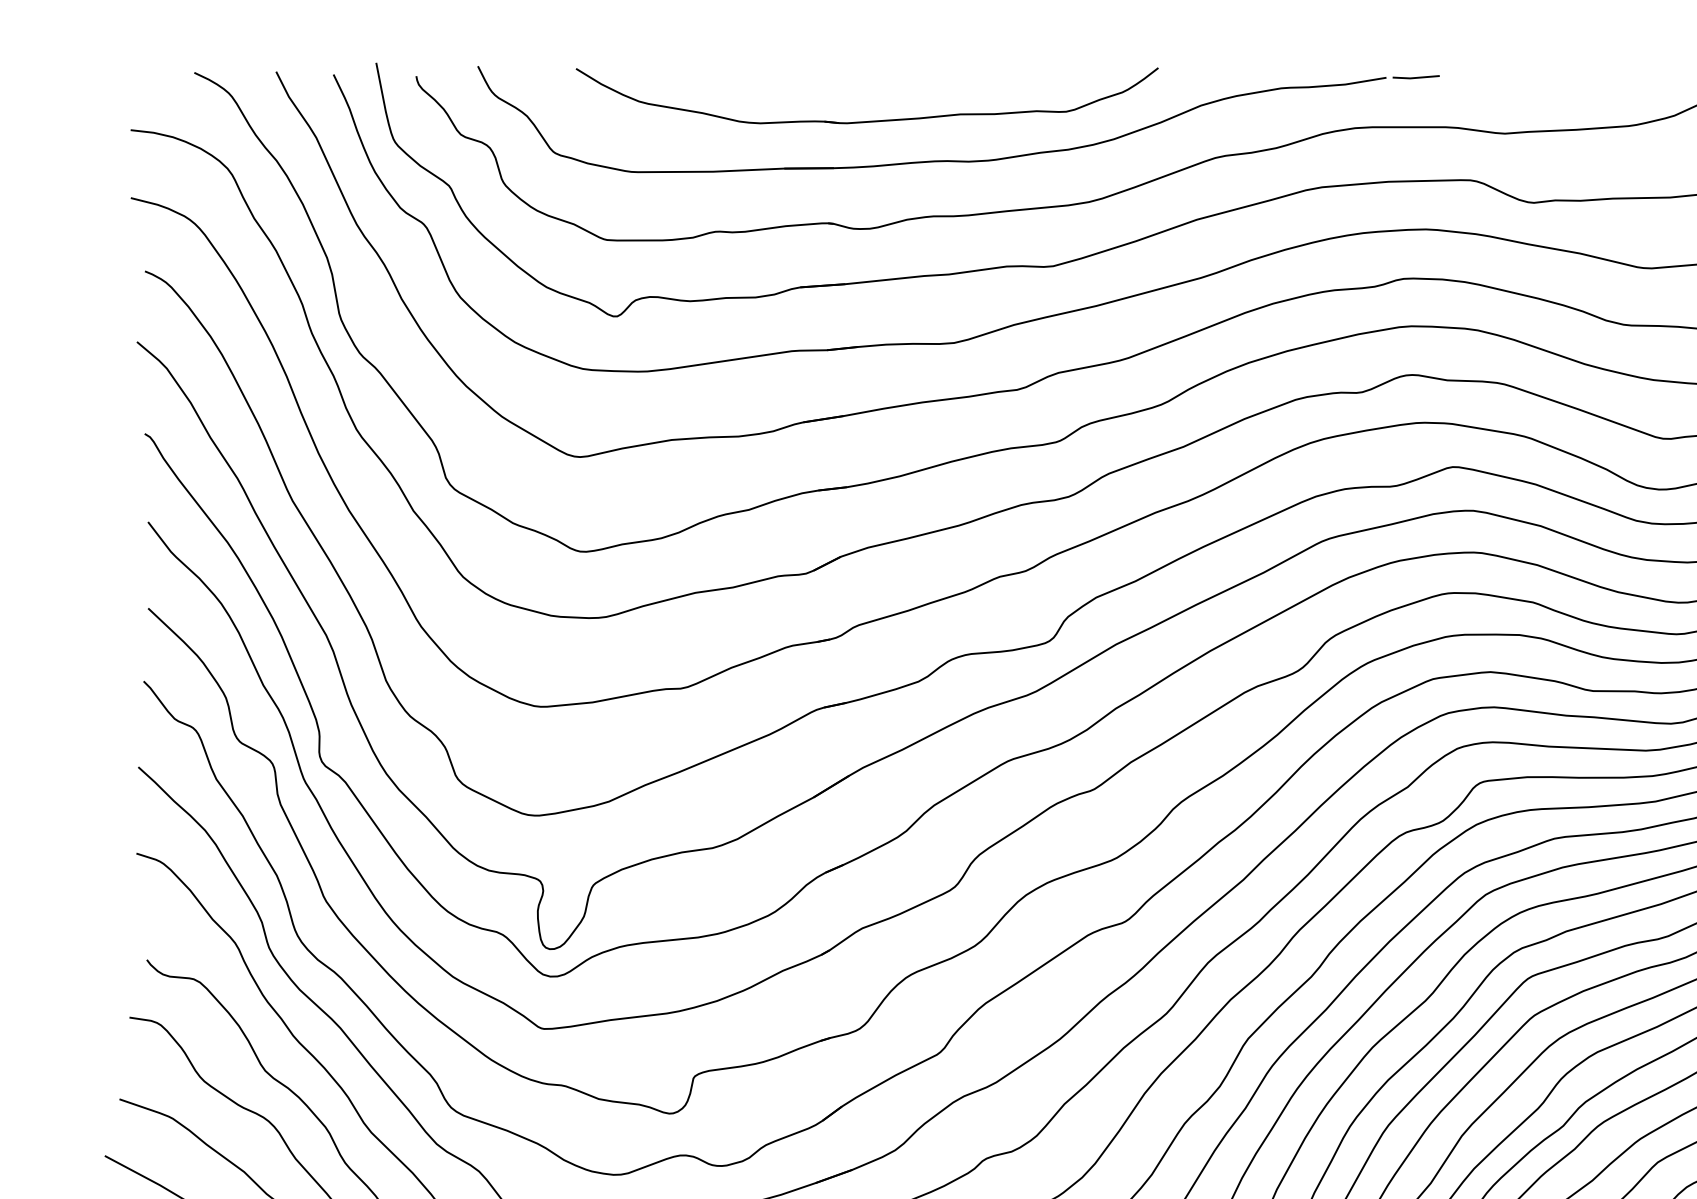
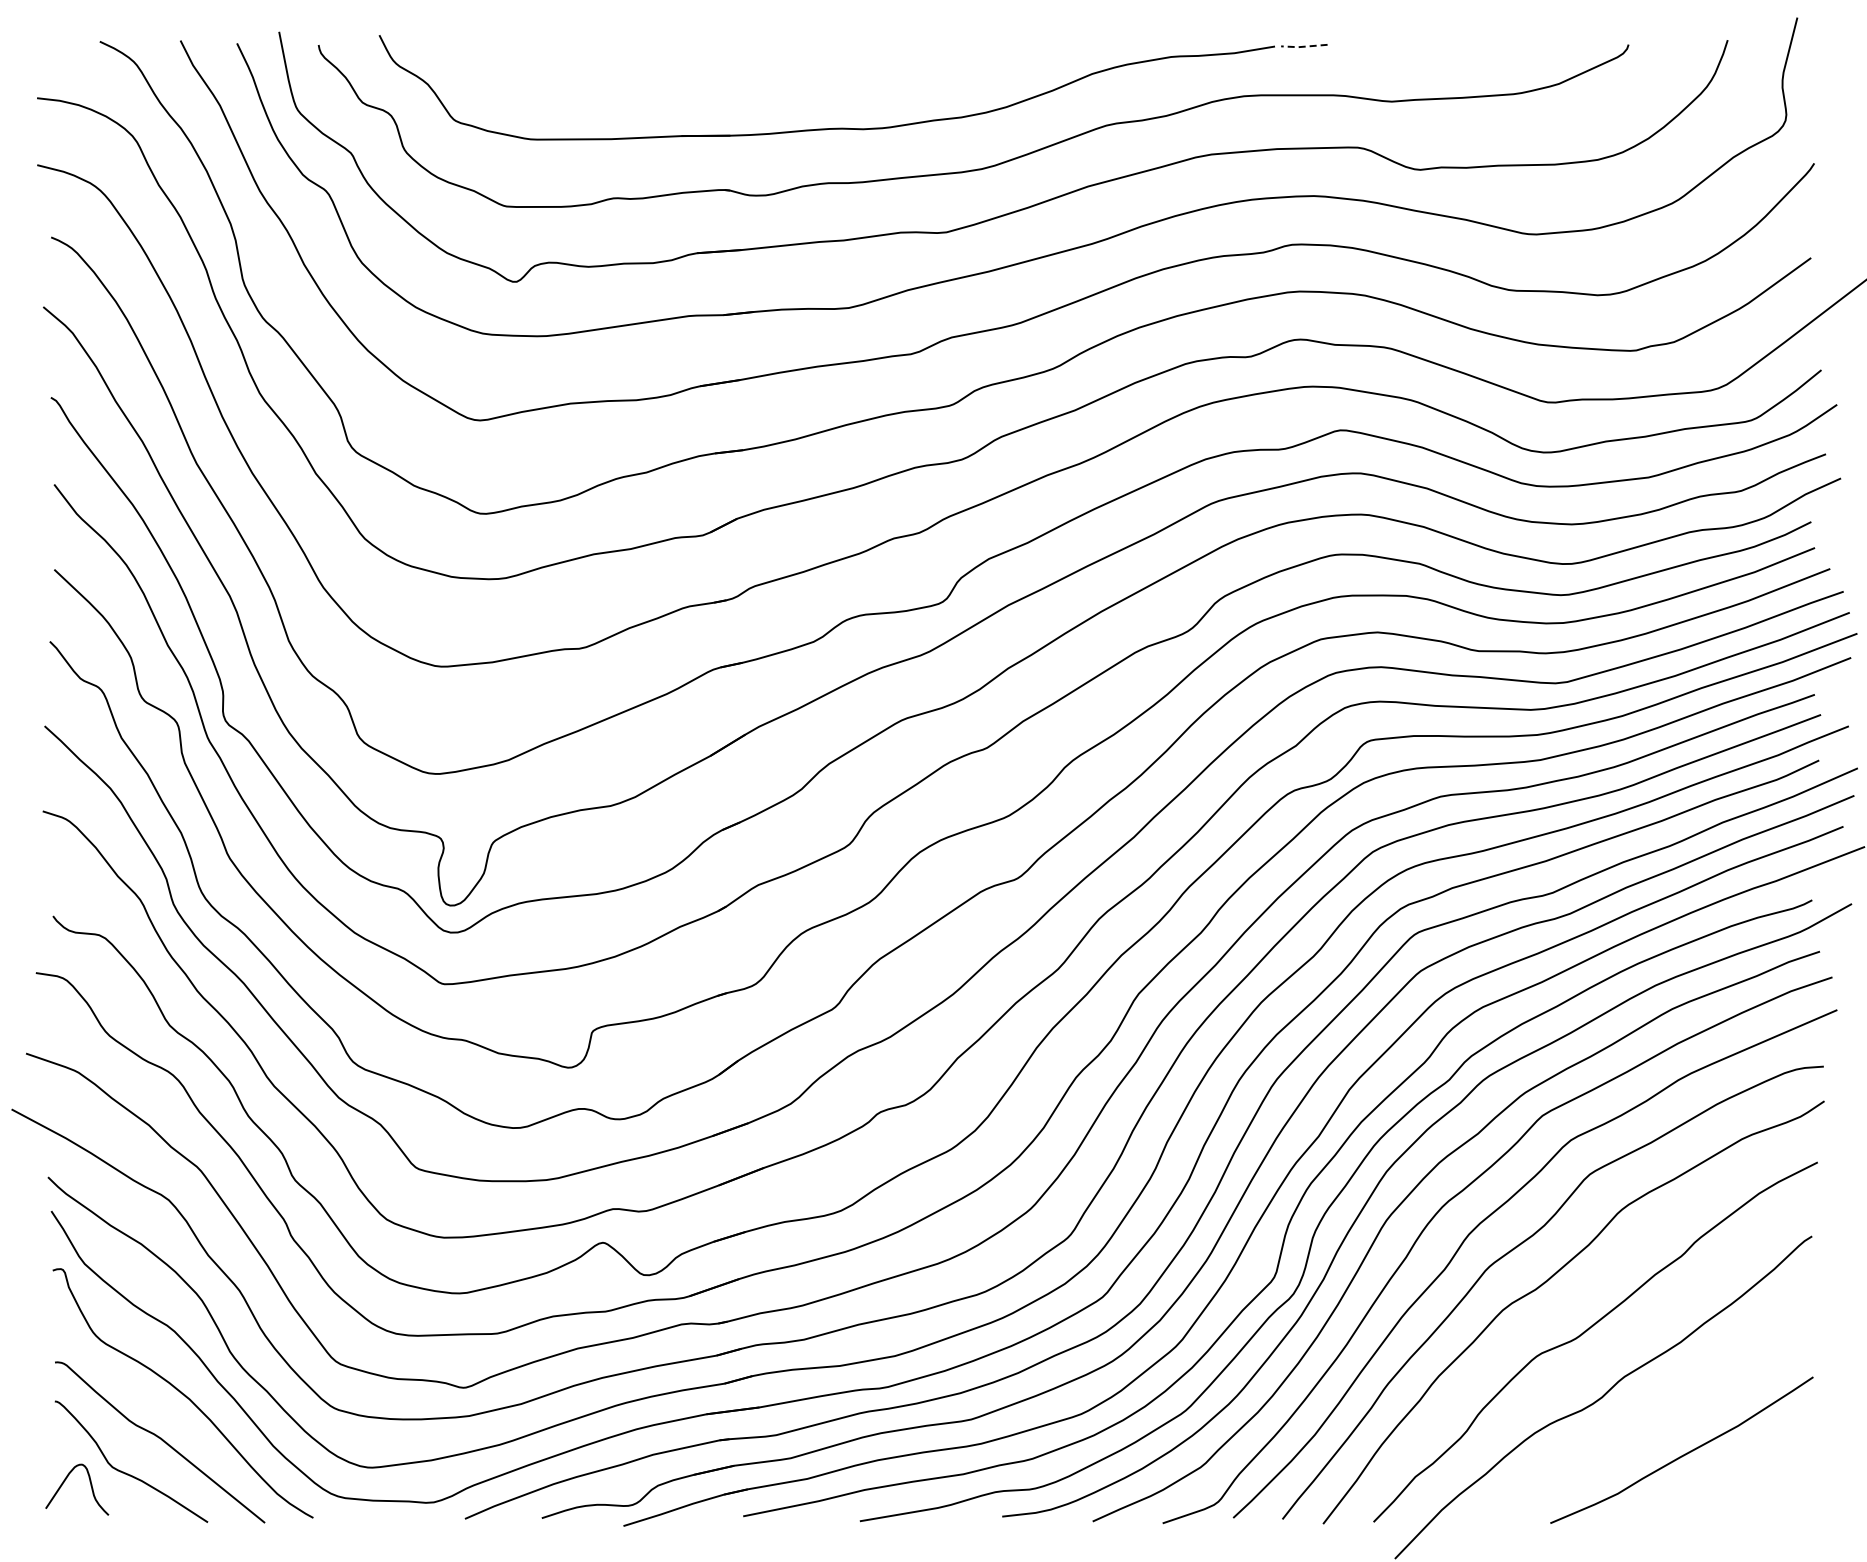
line: (1415, 77) -> (1303, 46), solid -> dashed
part: (871, 120) -> (767, 88), removed

